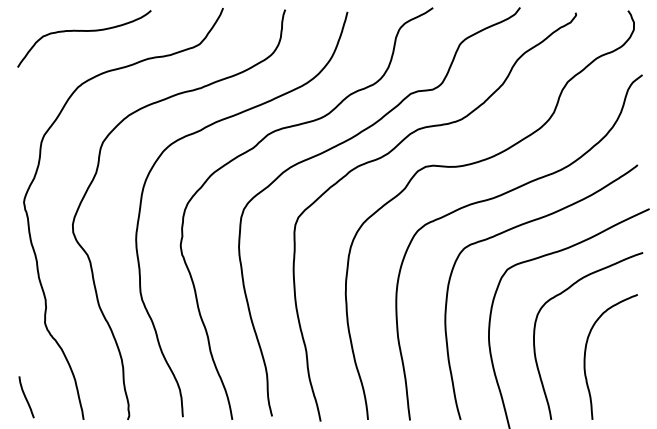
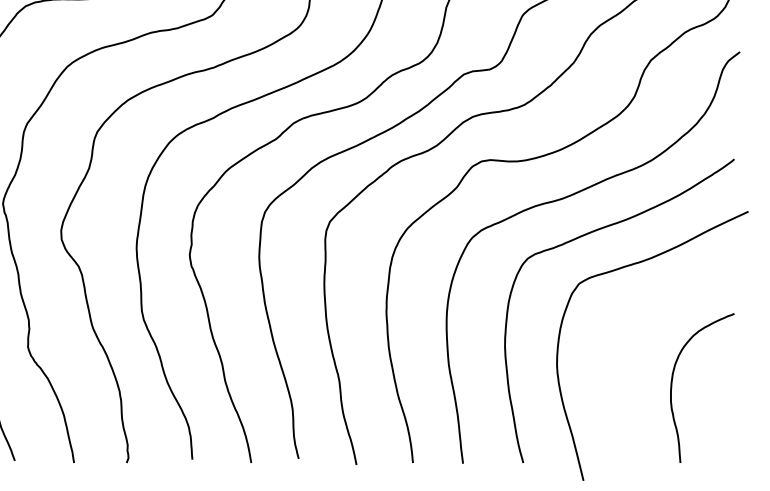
curve: (561, 294) -> (643, 313), removed

